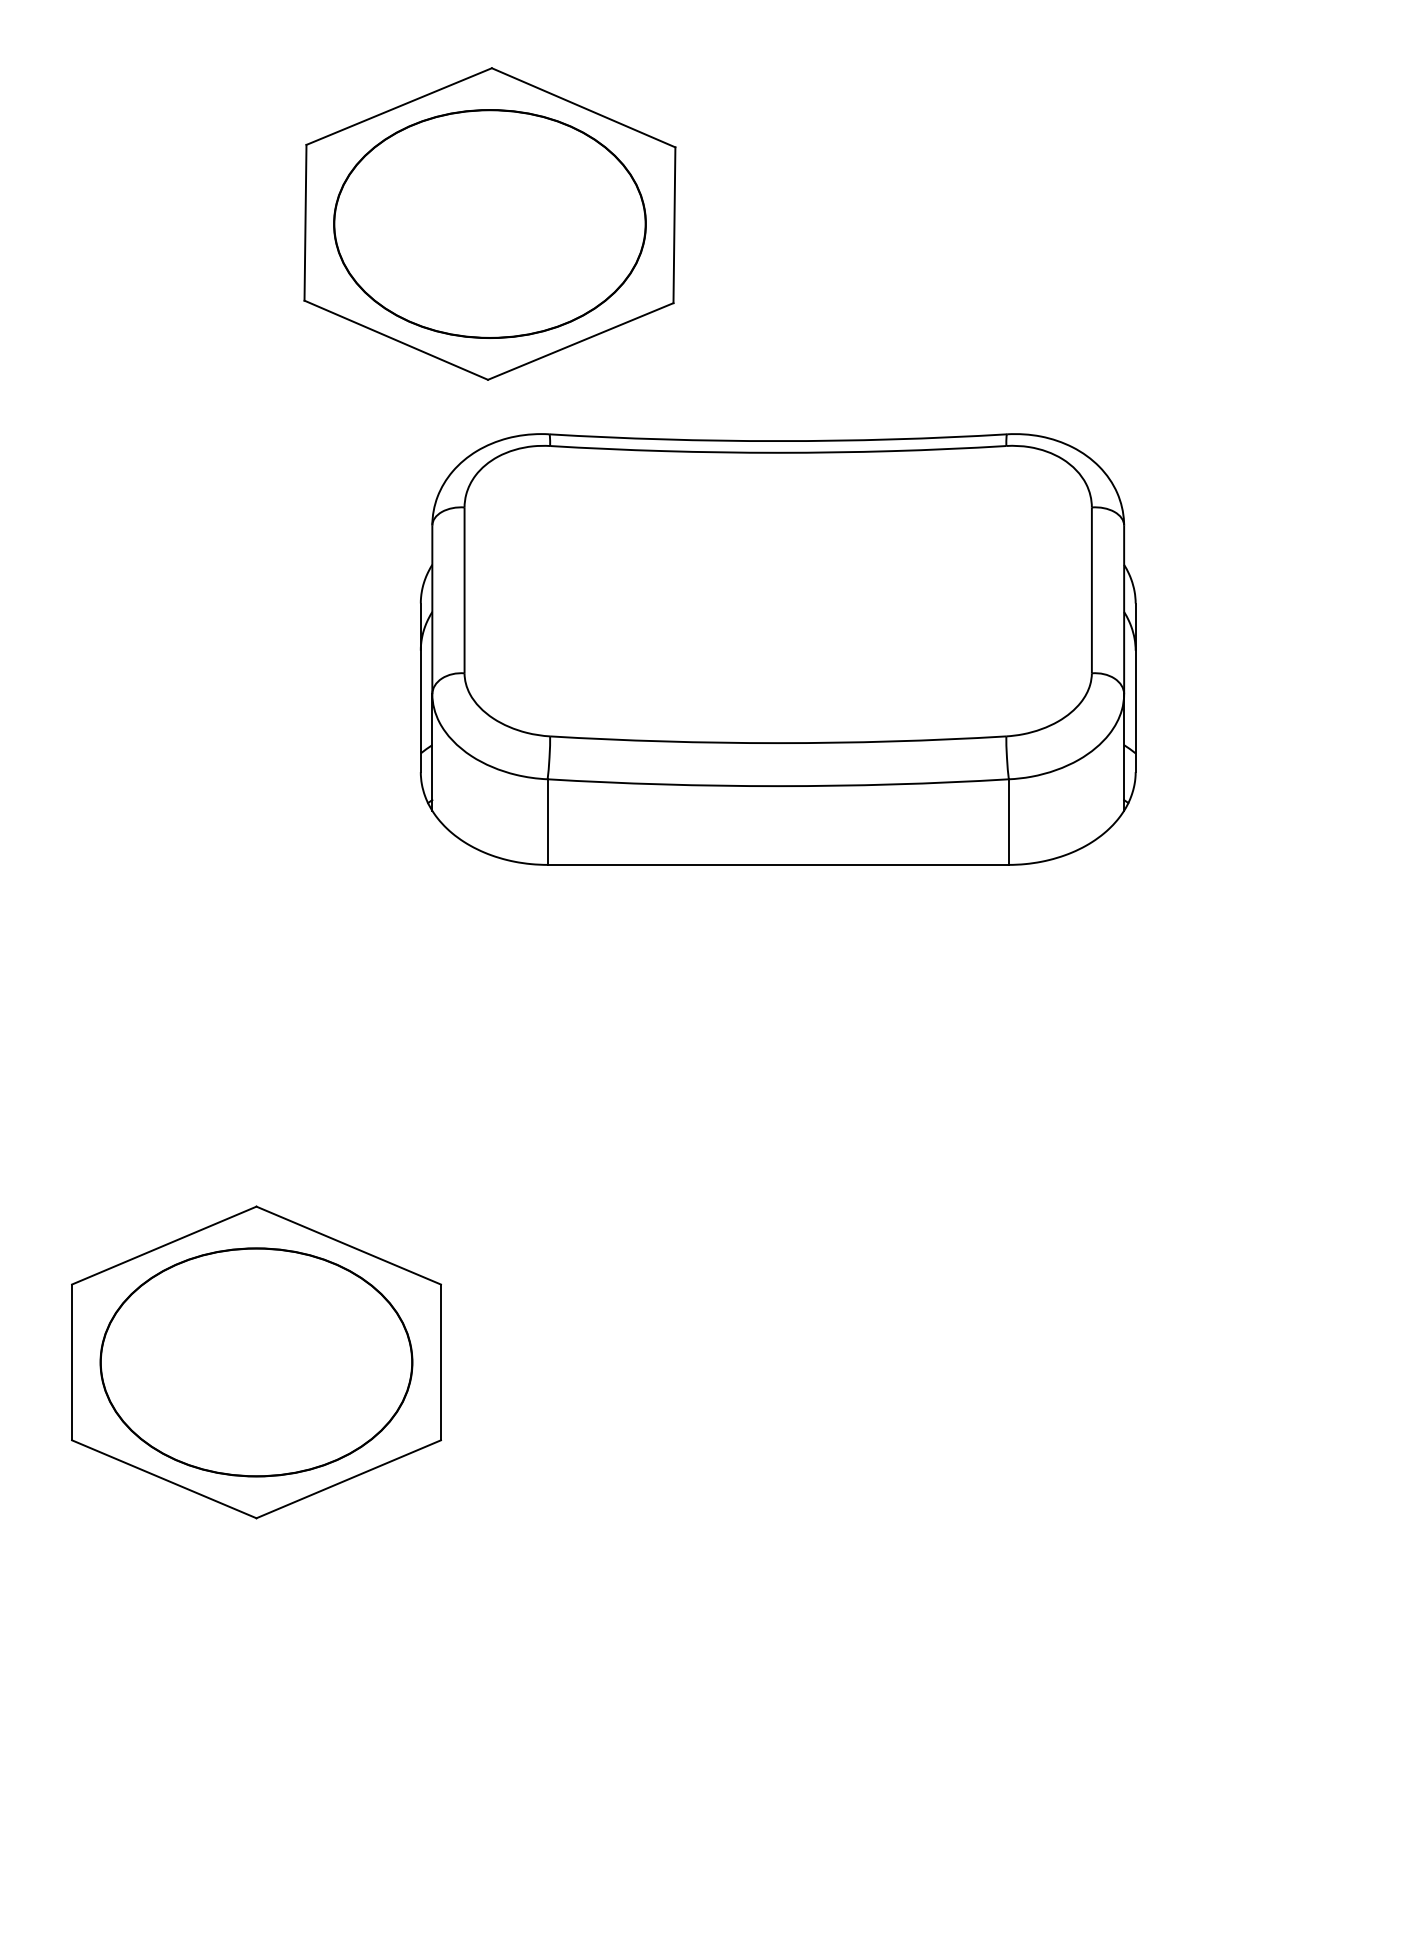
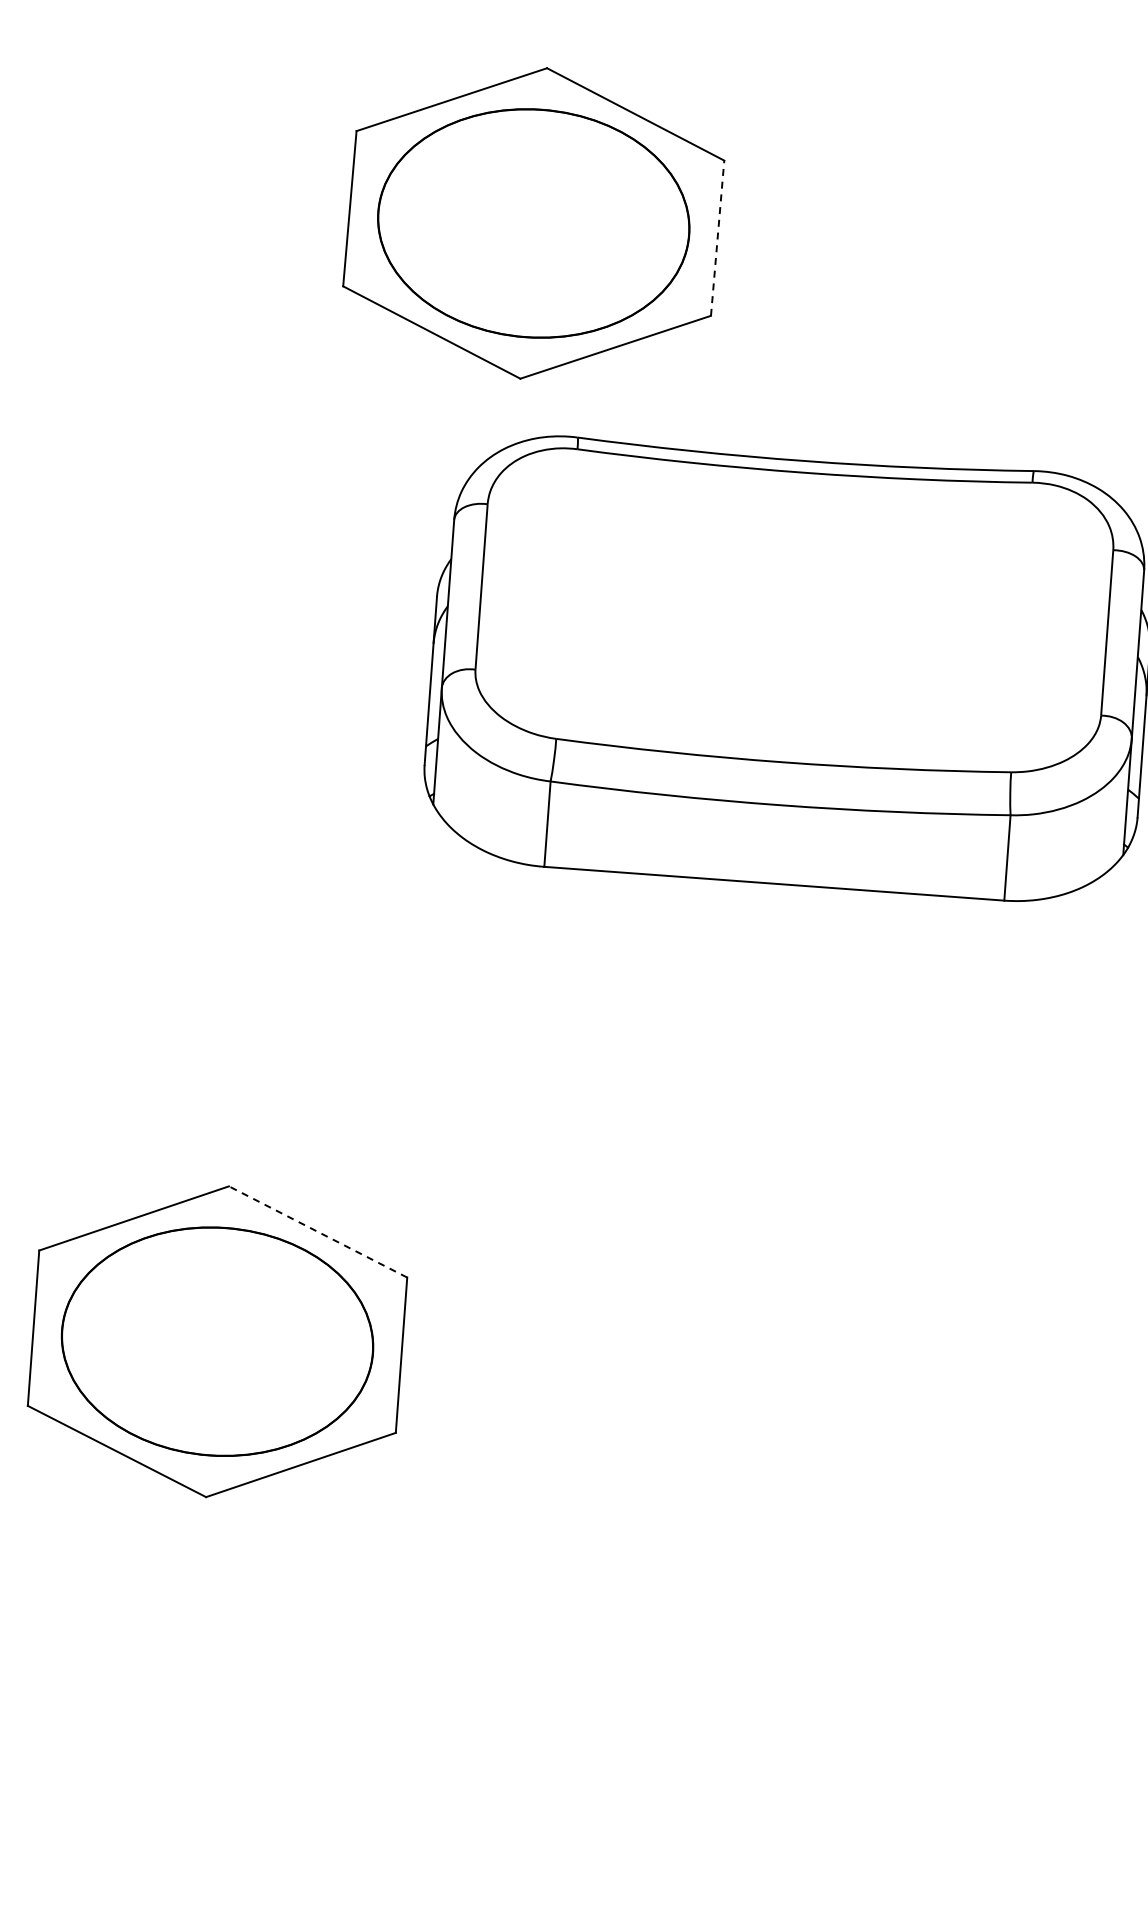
line: (674, 225) -> (717, 238), solid -> dashed
line: (348, 1245) -> (317, 1231), solid -> dashed

